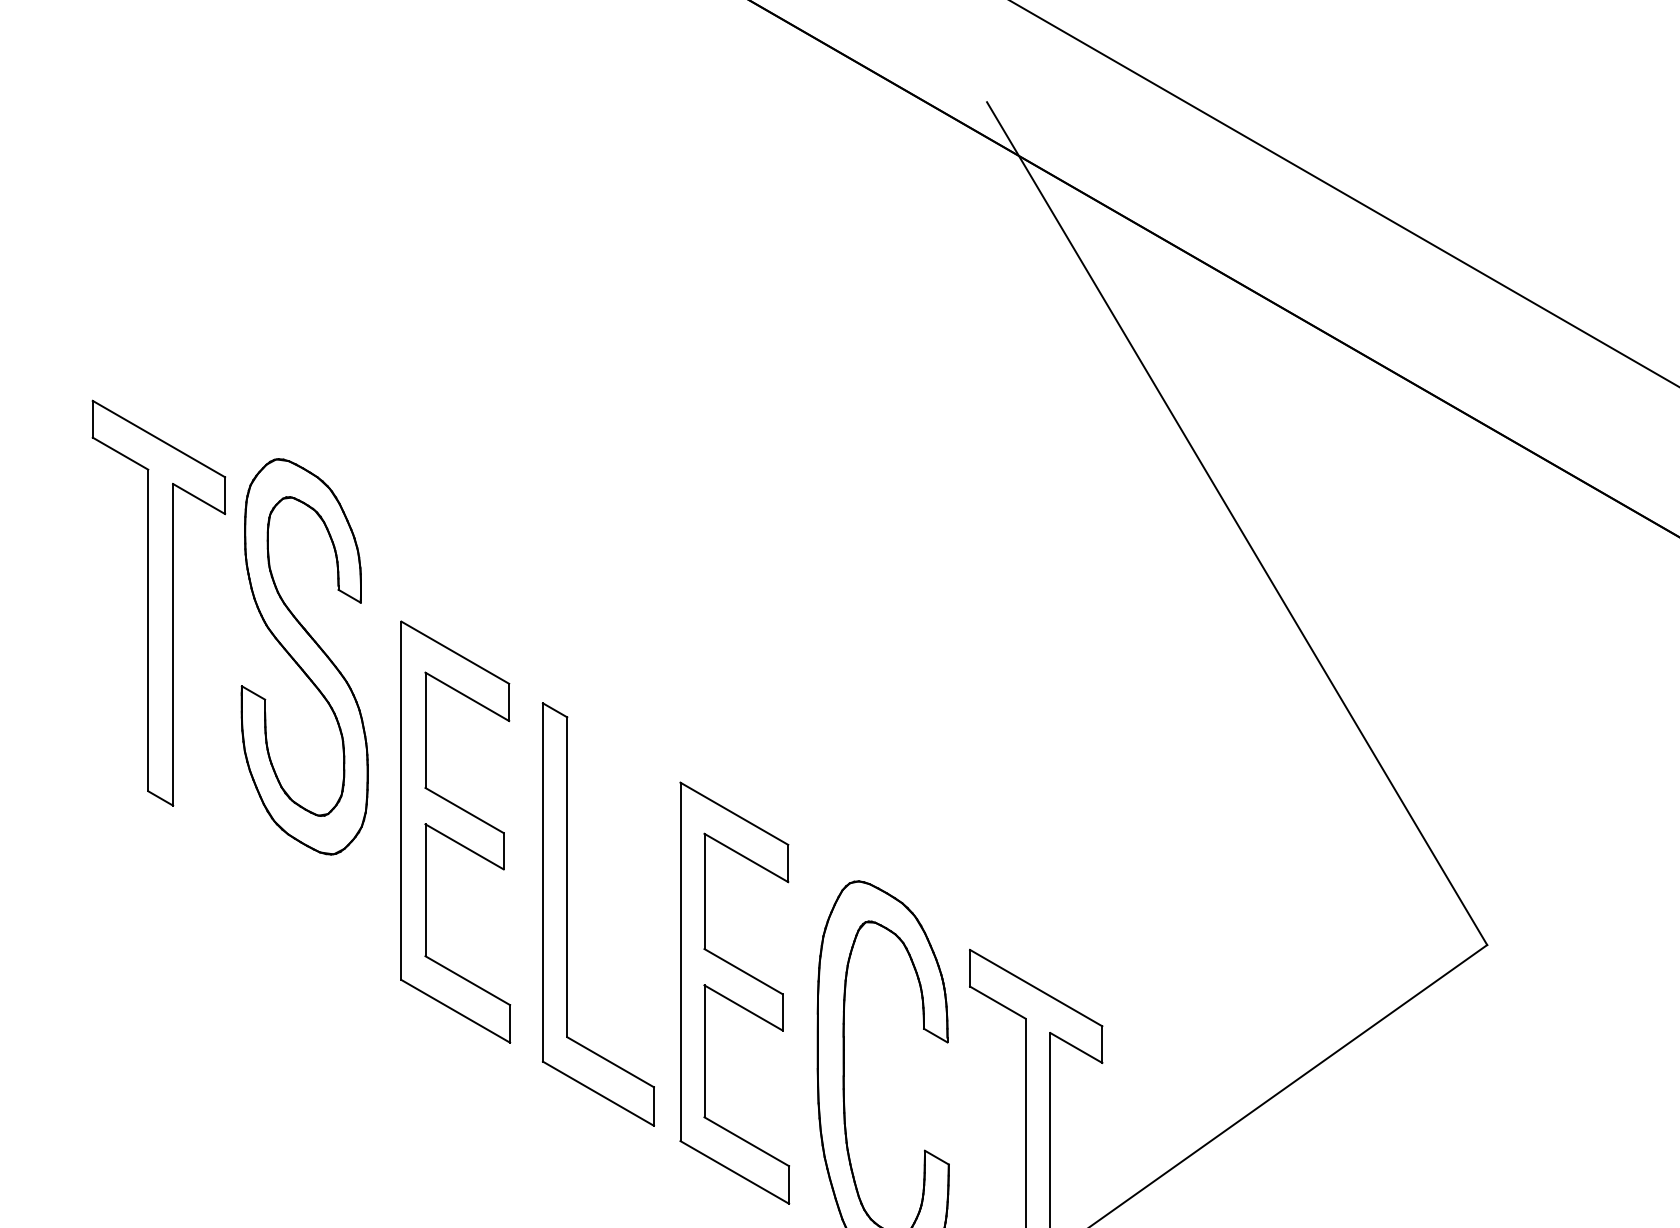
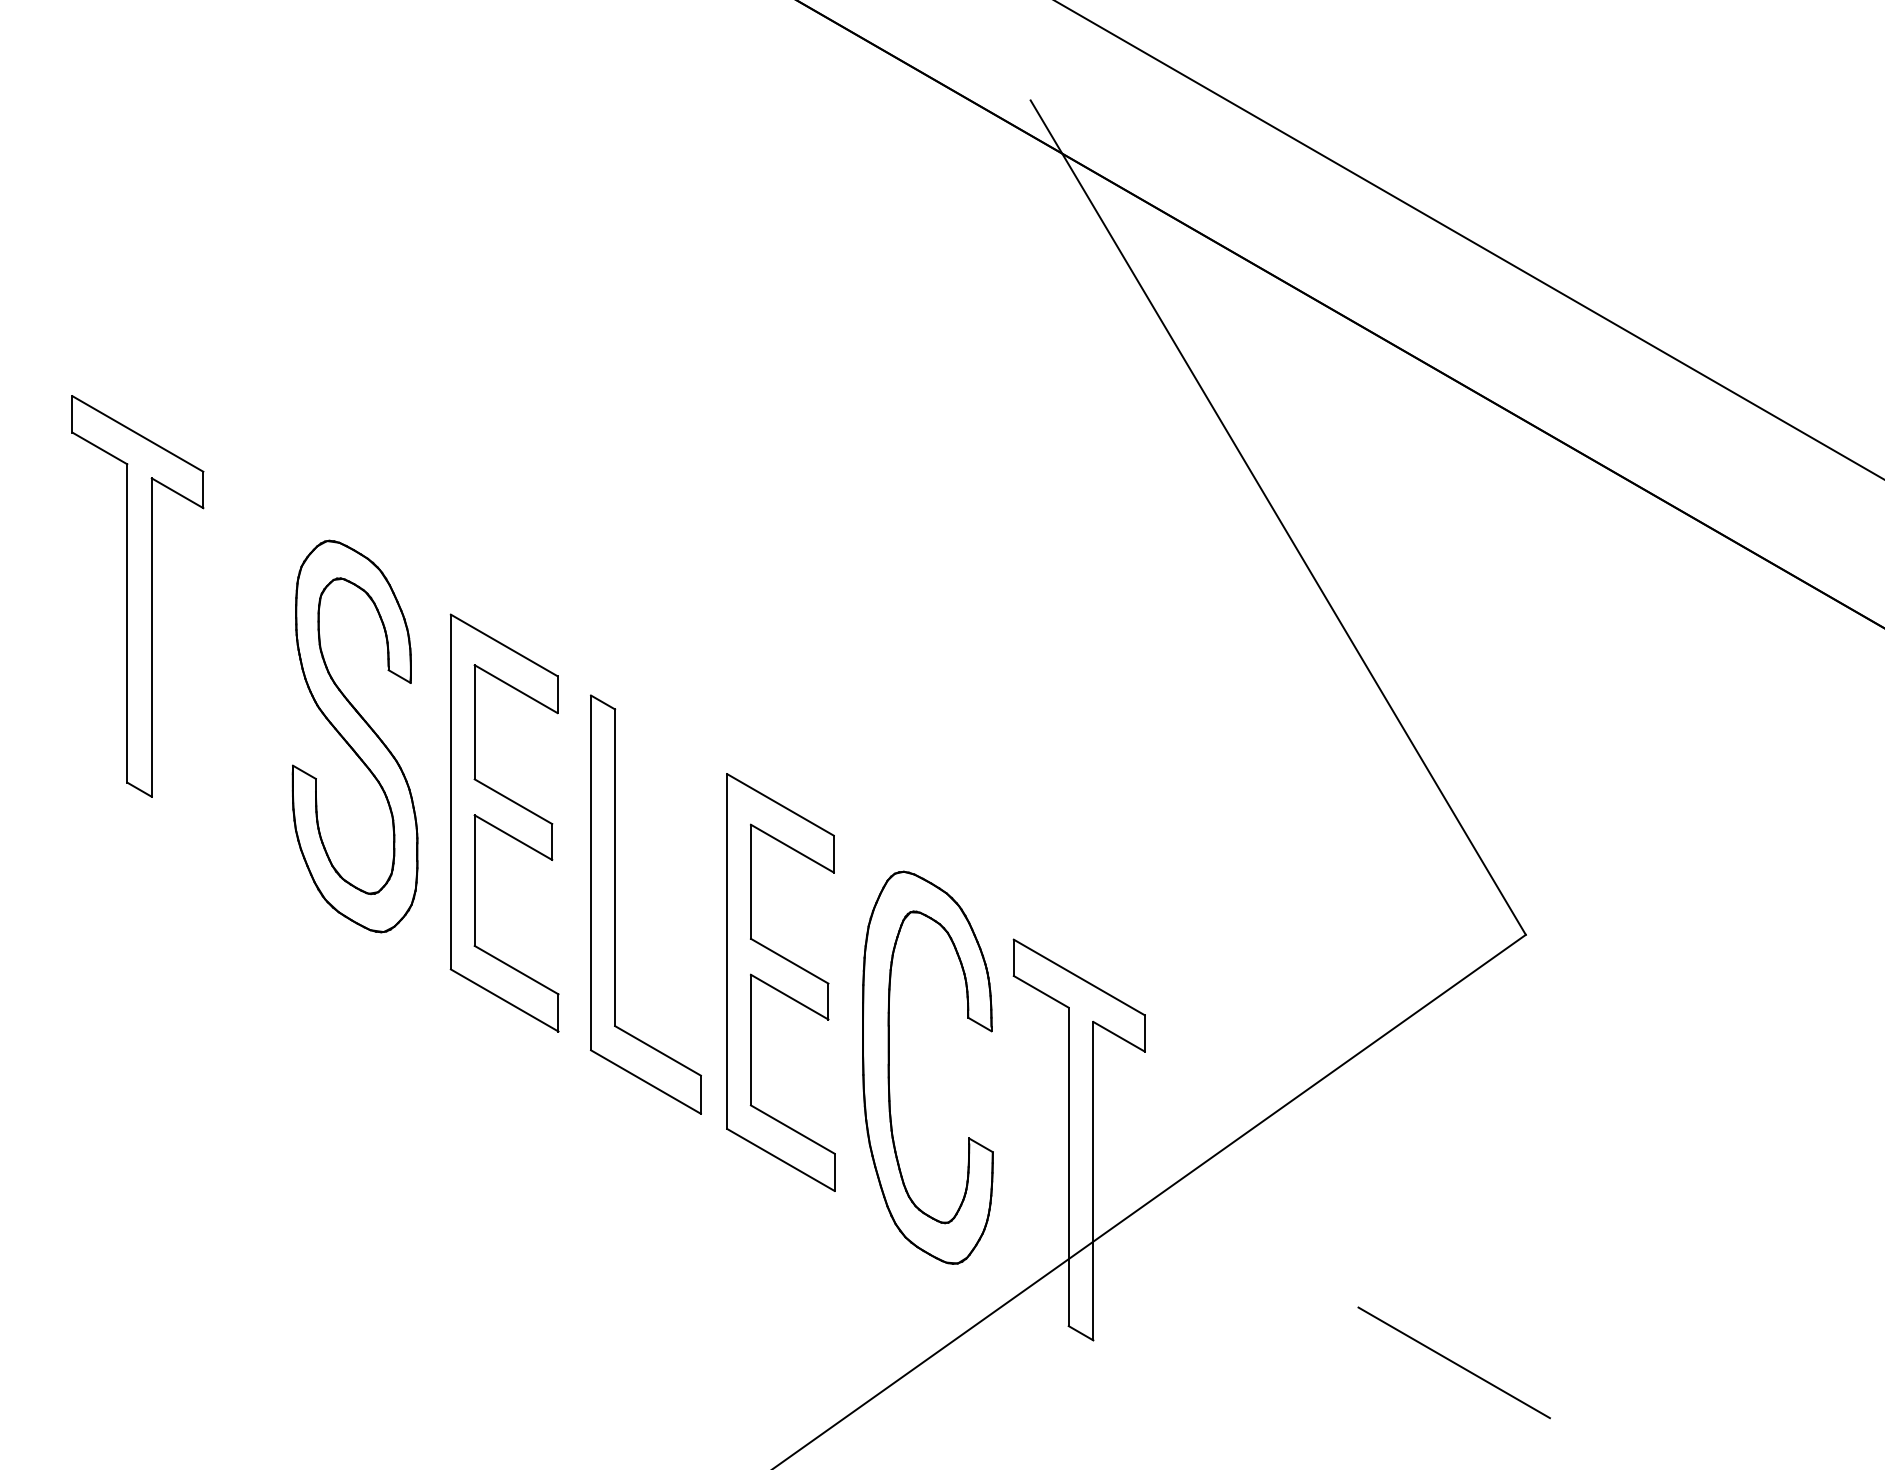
part: (158, 603) -> (137, 596), moved
part: (304, 656) -> (354, 736), moved

